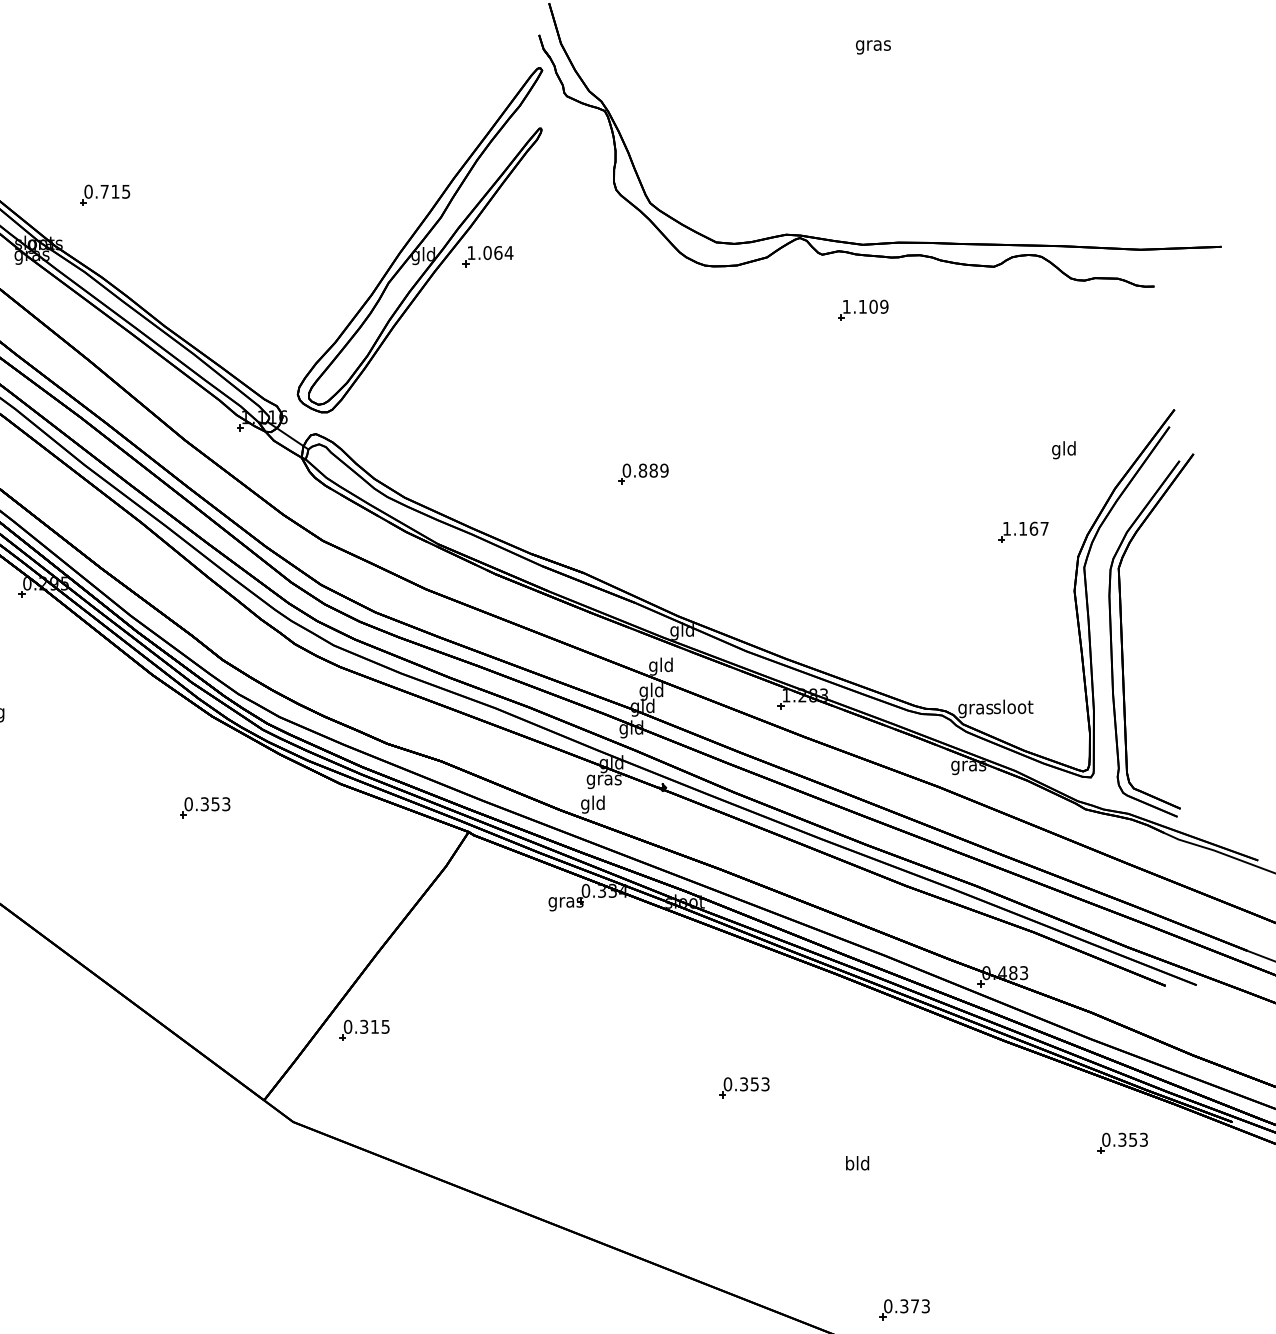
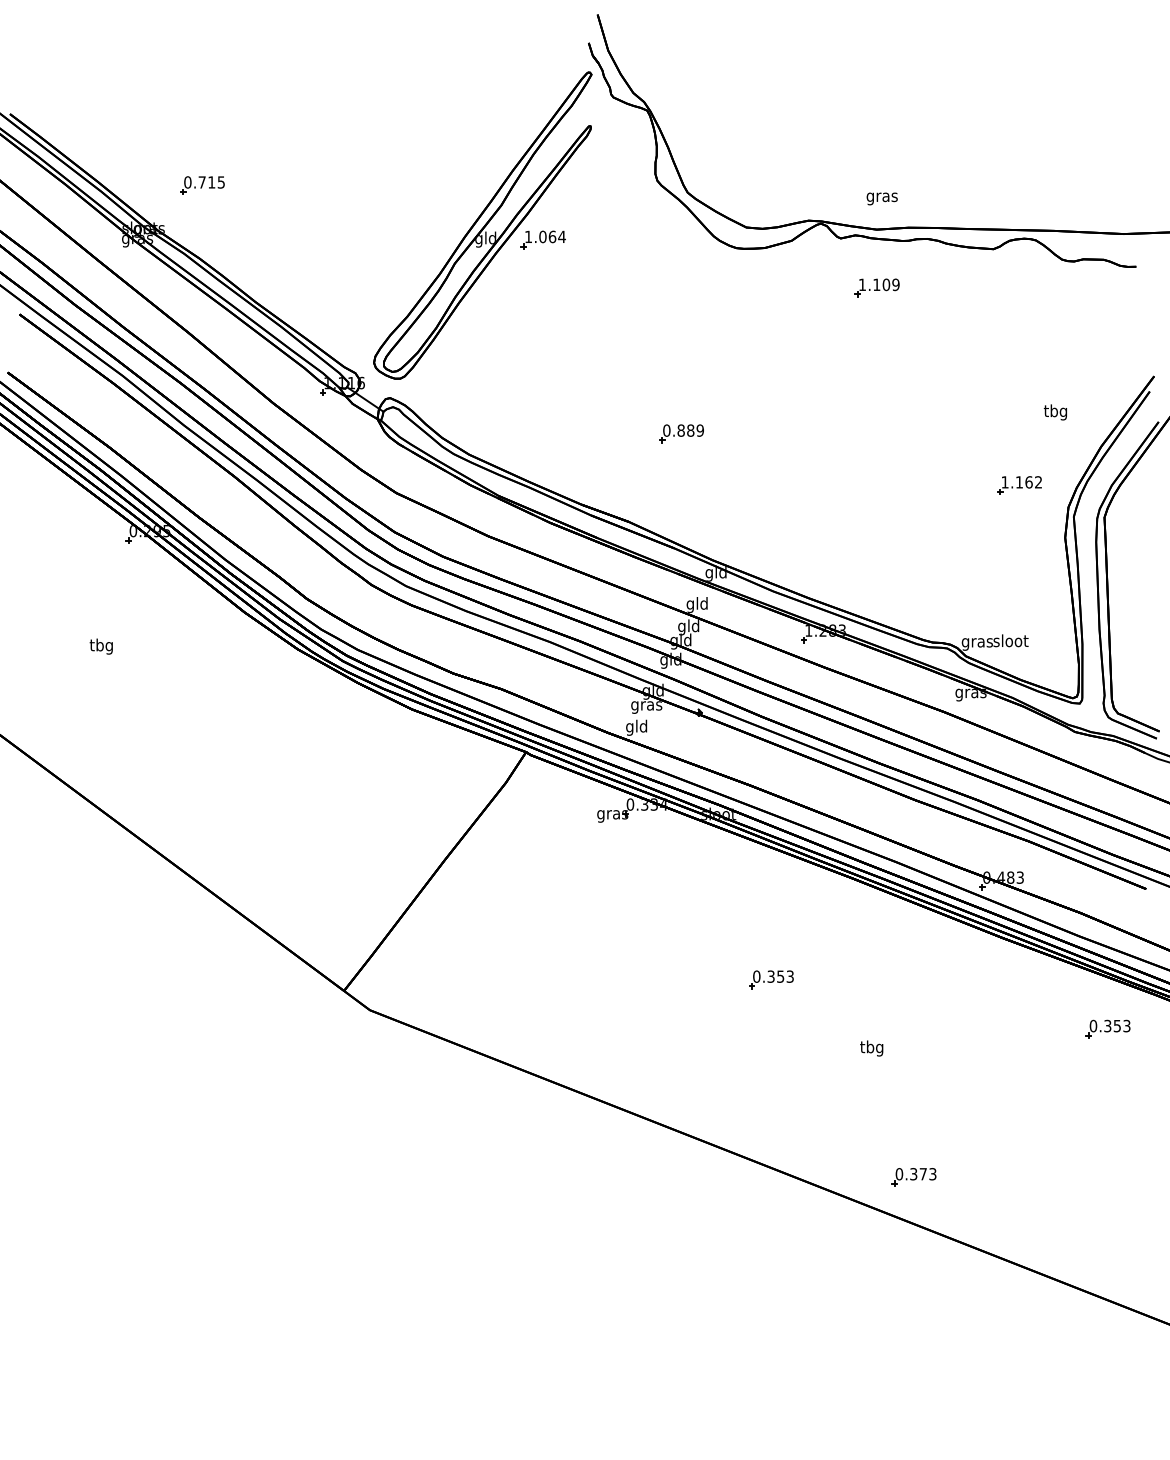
text: (872, 46) -> (881, 198), moved
text: (1063, 450) -> (1055, 412), gld -> tbg
text: (1044, 528) -> (1038, 482), 1.167 -> 1.162
part: (205, 807) -> (291, 730), removed
part: (364, 1030) -> (433, 928), removed
text: (856, 1165) -> (871, 1048), bld -> tbg

